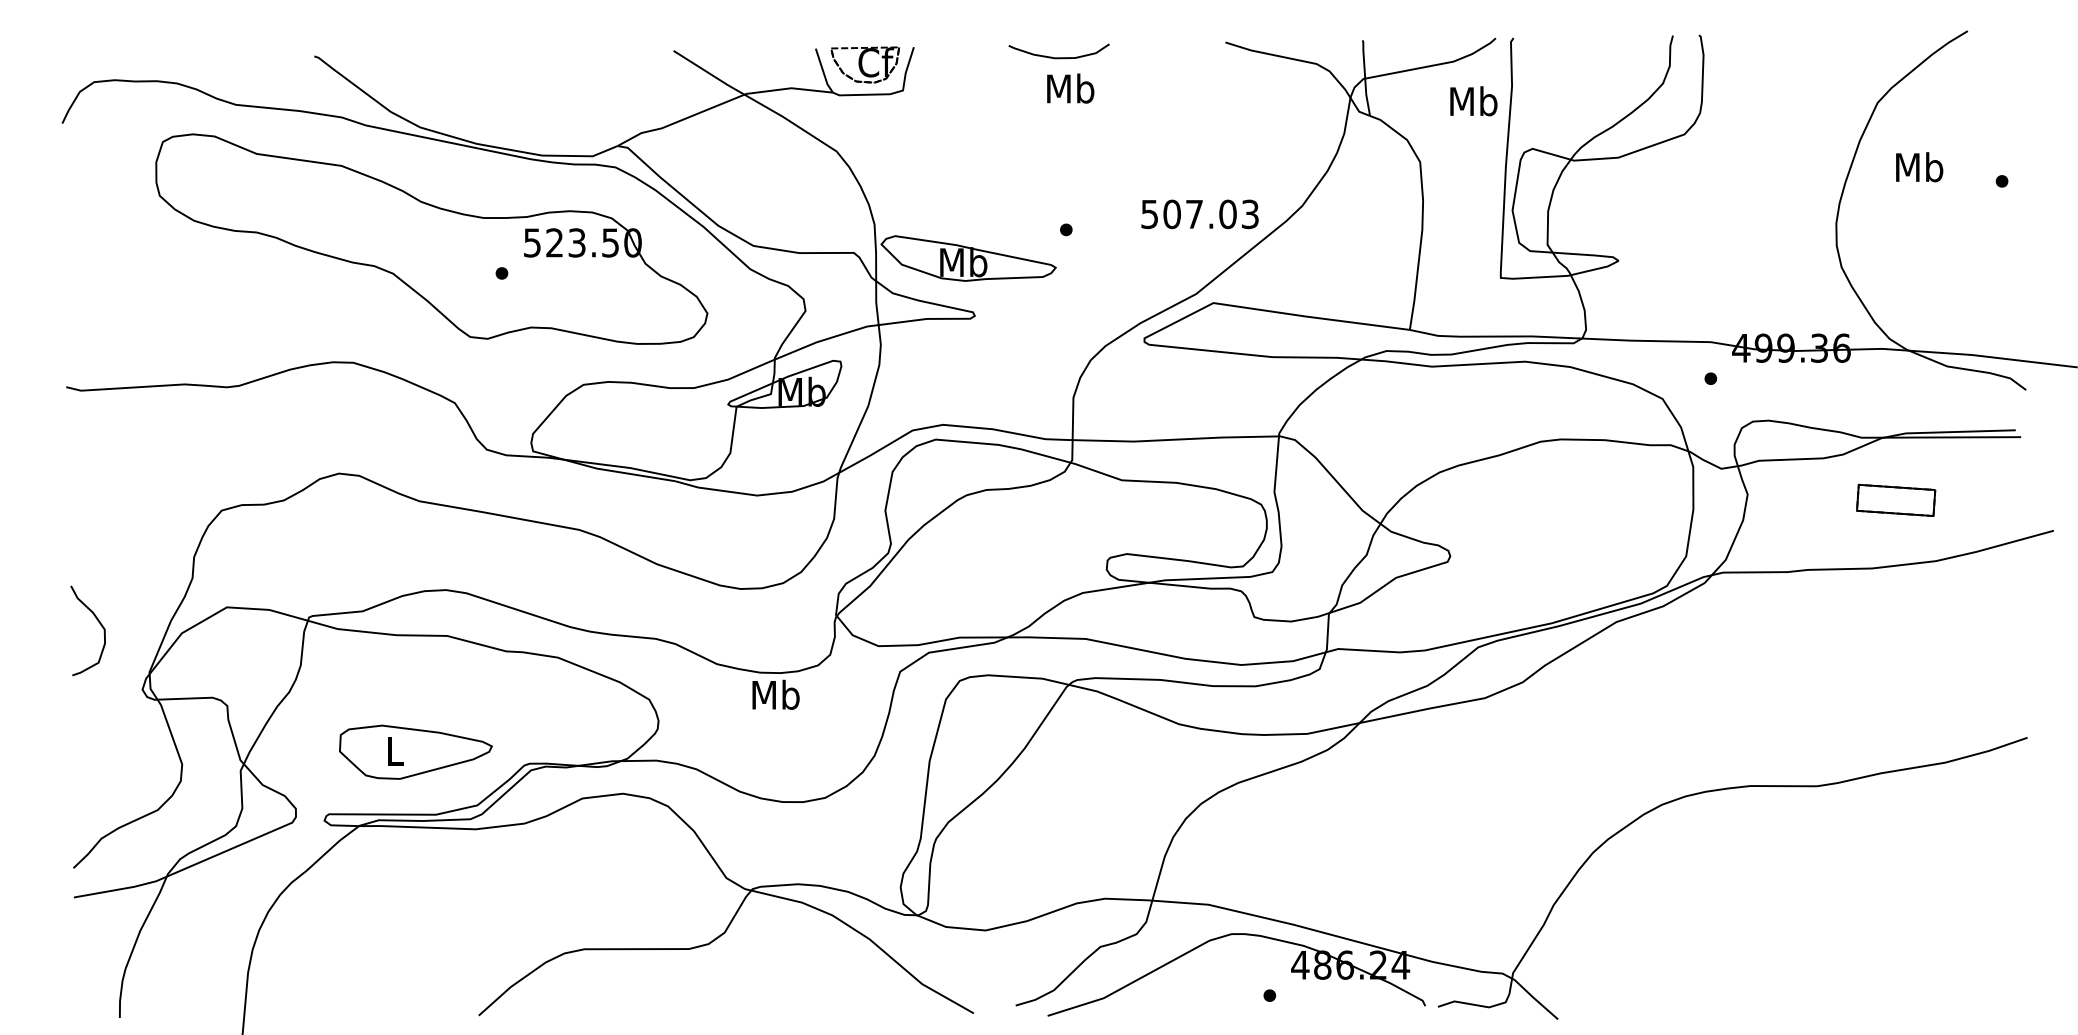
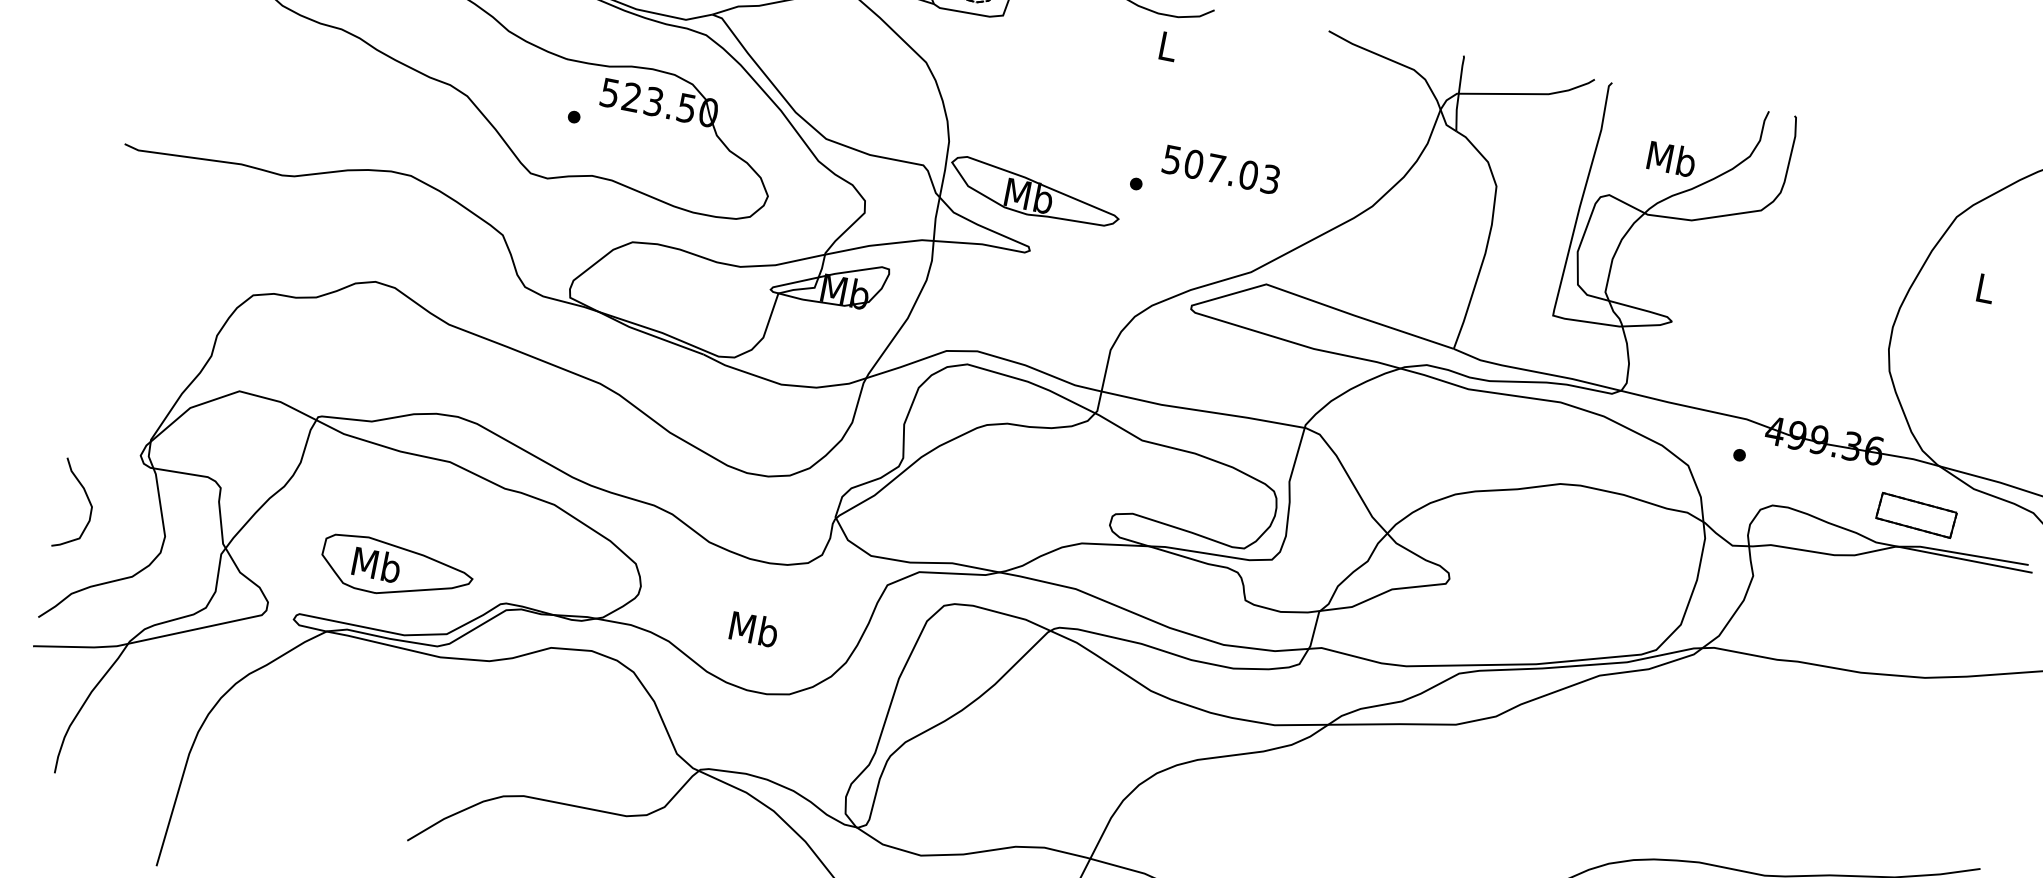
text: (1070, 88) -> (1167, 46), Mb -> L
text: (1473, 101) -> (1671, 159), moved
text: (1919, 167) -> (1985, 288), Mb -> L
text: (1199, 214) -> (1220, 169), moved
part: (1896, 499) -> (1917, 514), moved
curve: (98, 622) -> (87, 498), moved
text: (775, 694) -> (753, 628), moved
text: (394, 750) -> (376, 564), L -> Mb

